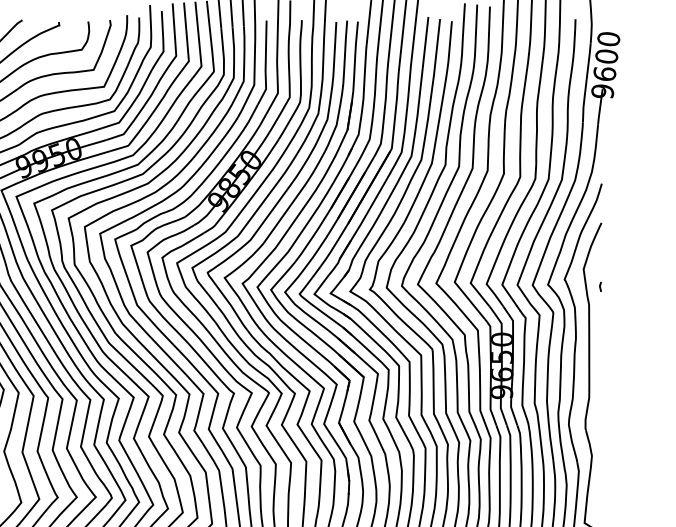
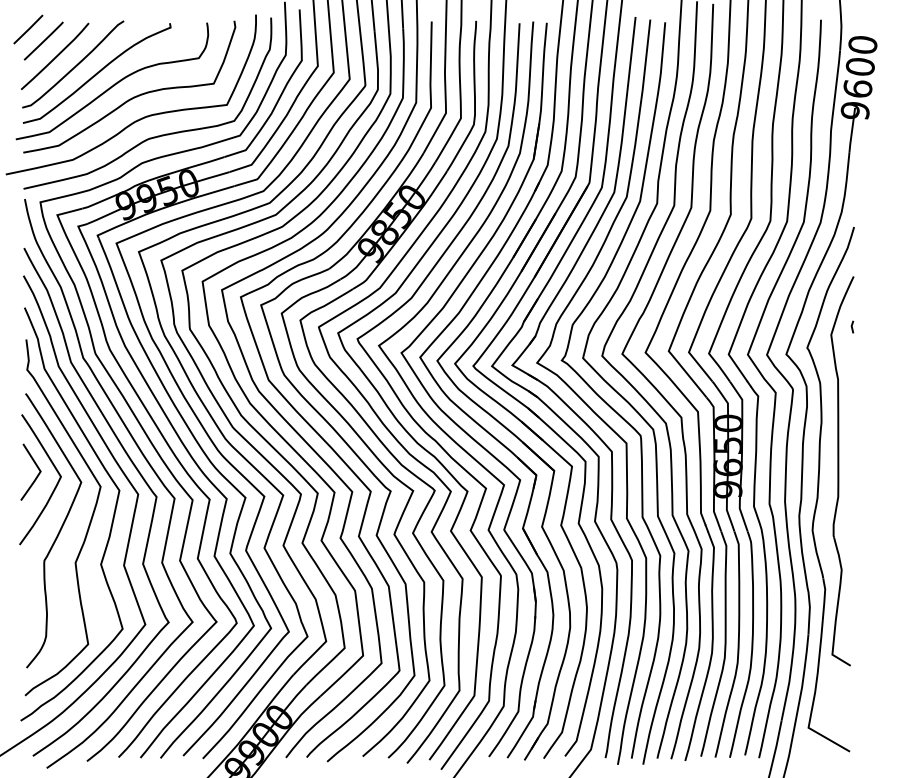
line: (600, 286) -> (852, 326), moved

